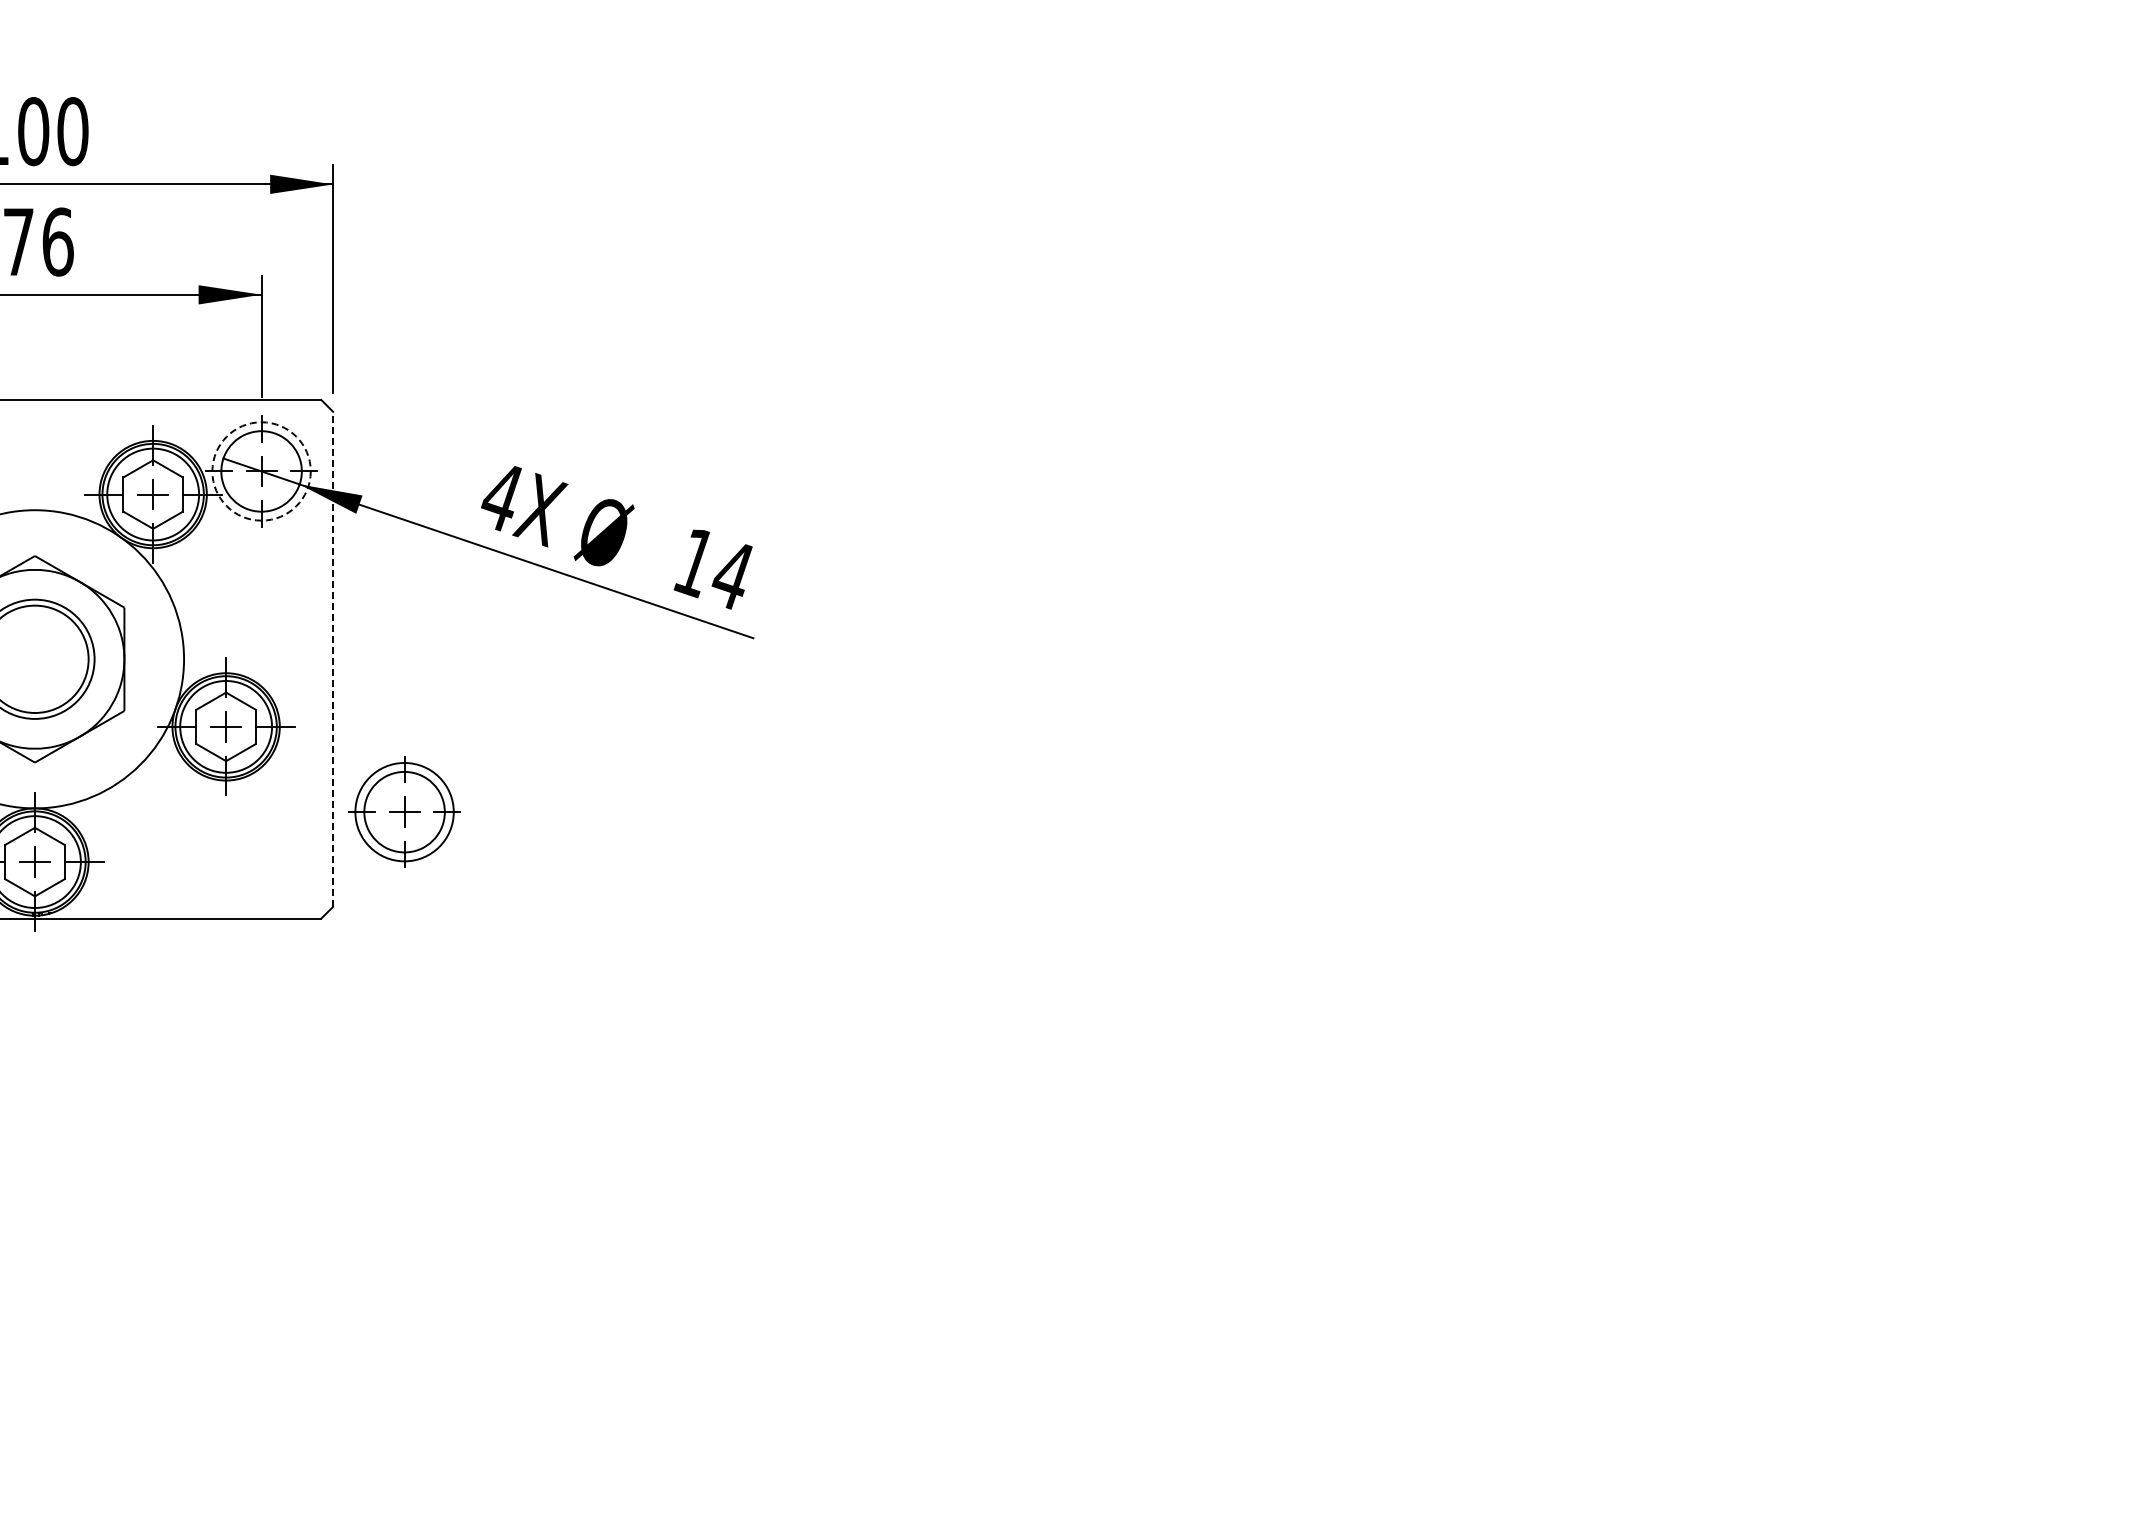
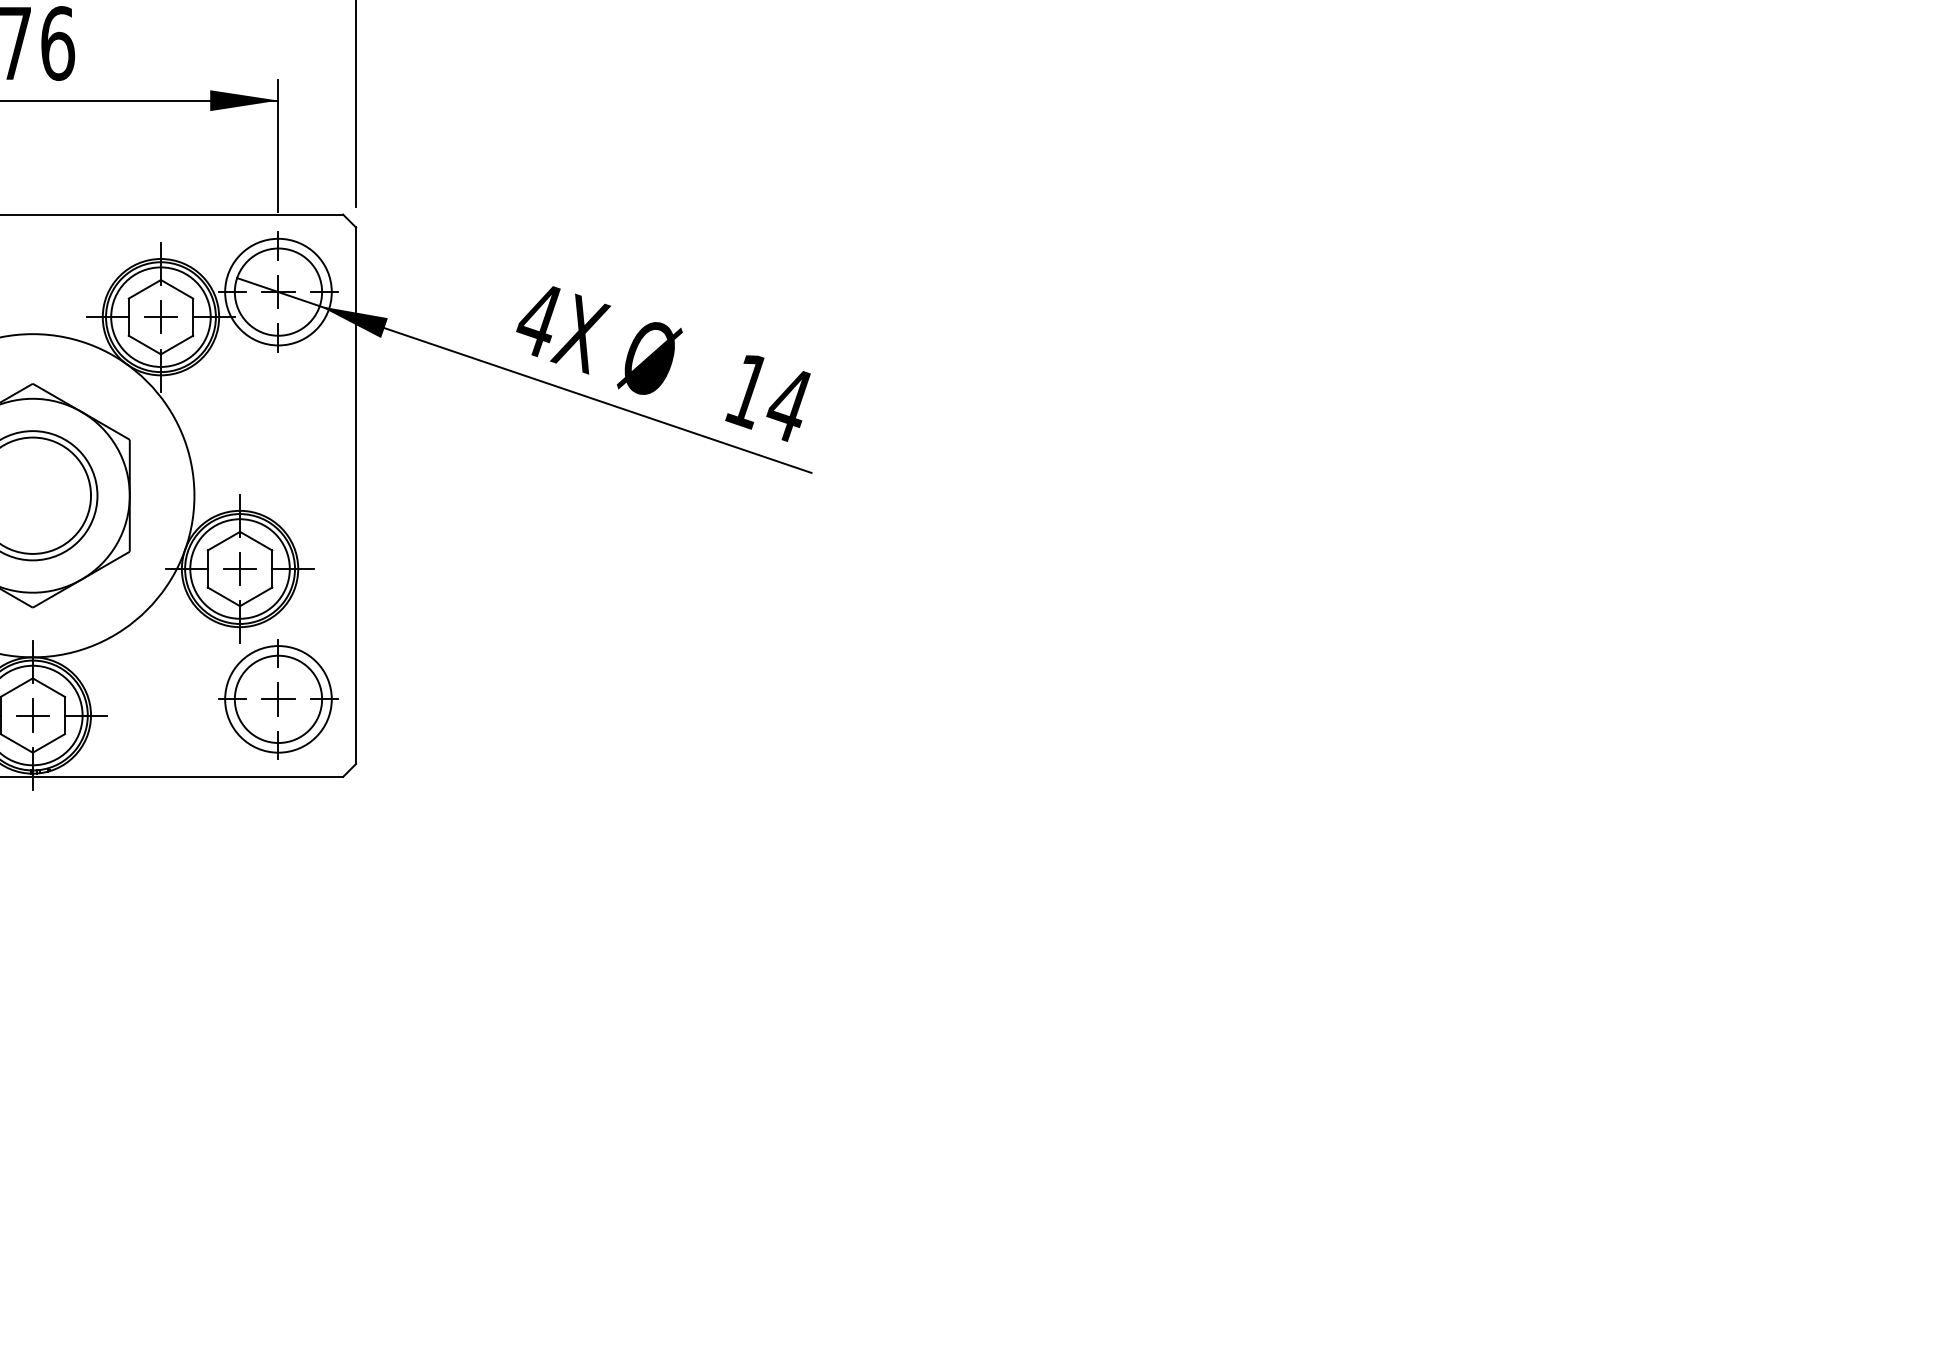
circle: (261, 471) -> (278, 292), dashed -> solid
line: (333, 658) -> (356, 494), dashed -> solid
part: (404, 811) -> (278, 698), moved

